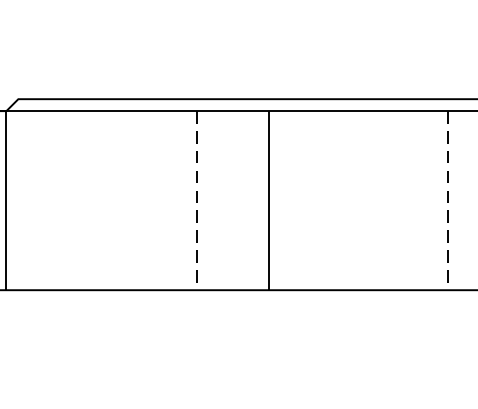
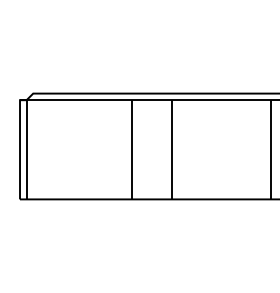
line: (197, 200) -> (132, 149), dashed -> solid
line: (448, 200) -> (271, 149), dashed -> solid

